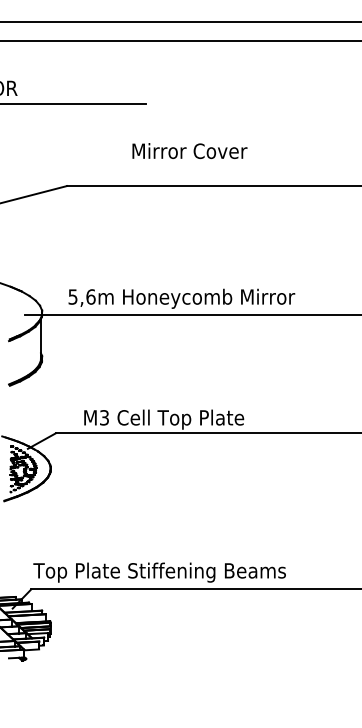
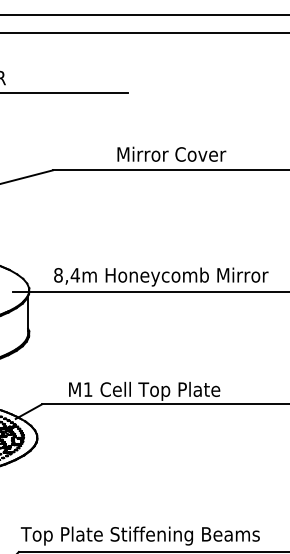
text: (189, 150) -> (171, 153), moved
text: (81, 296) -> (66, 274), 5,6m -> 8,4m
text: (104, 417) -> (88, 389), M3 -> M1

